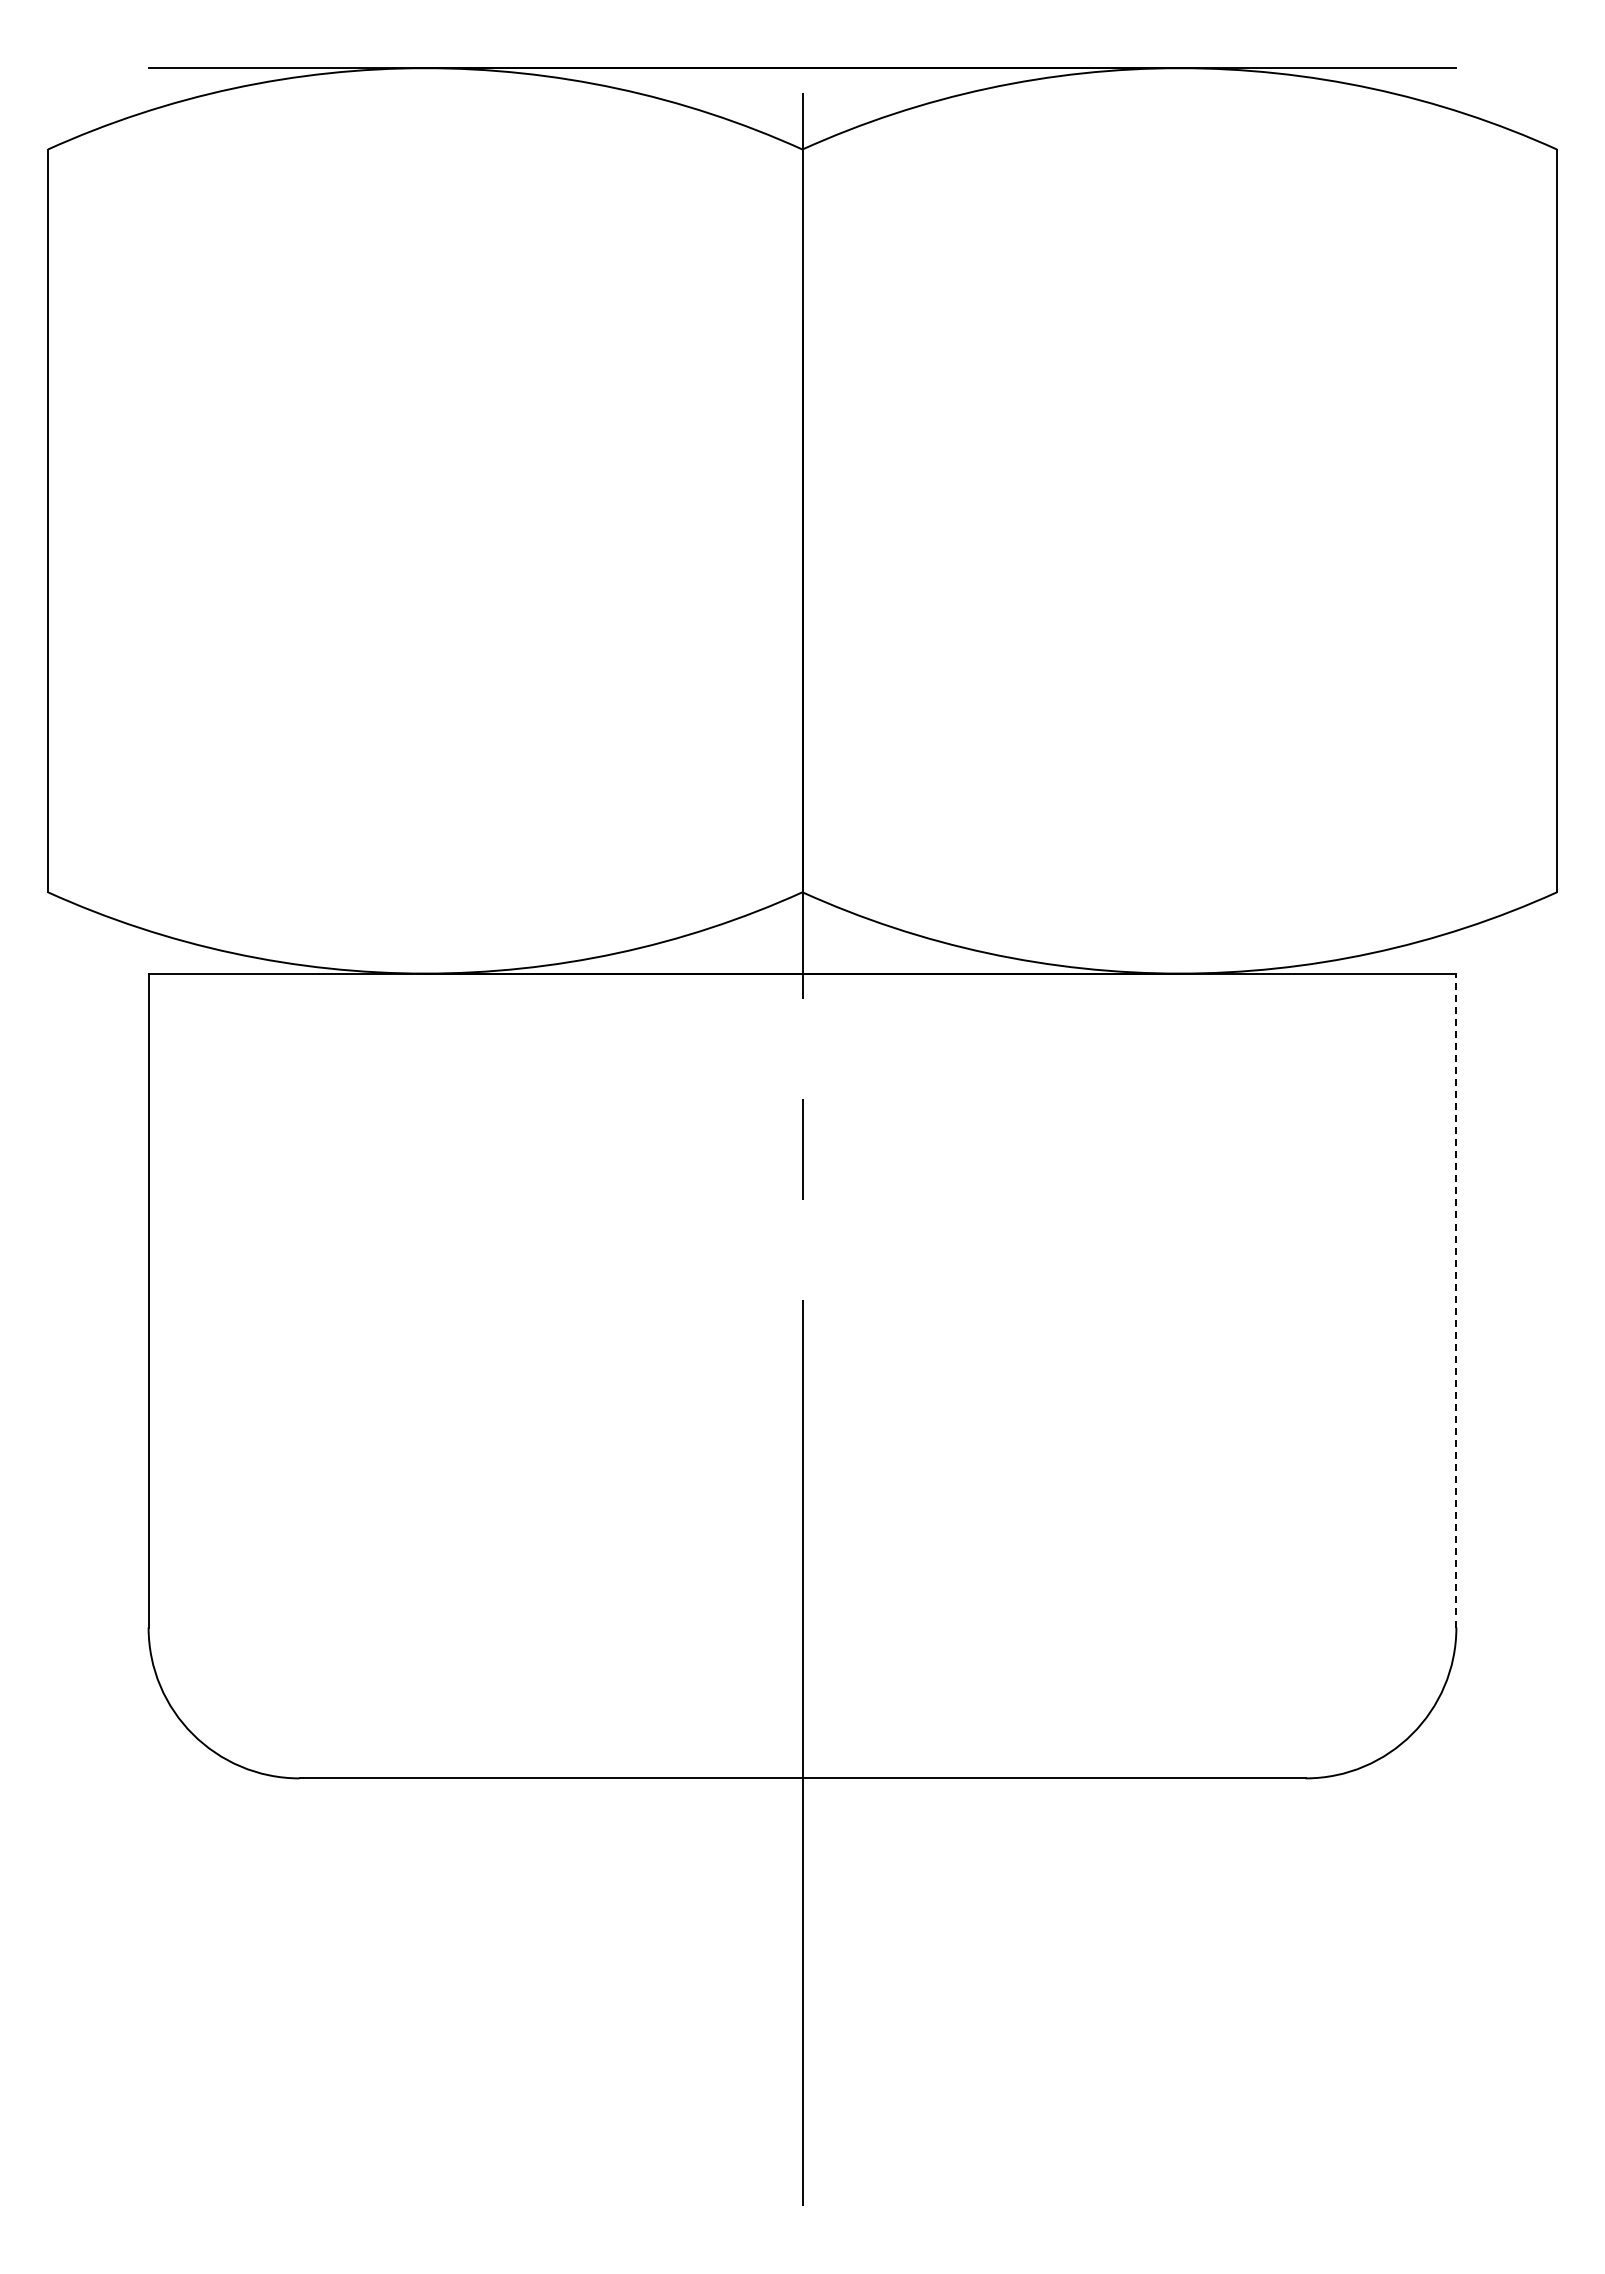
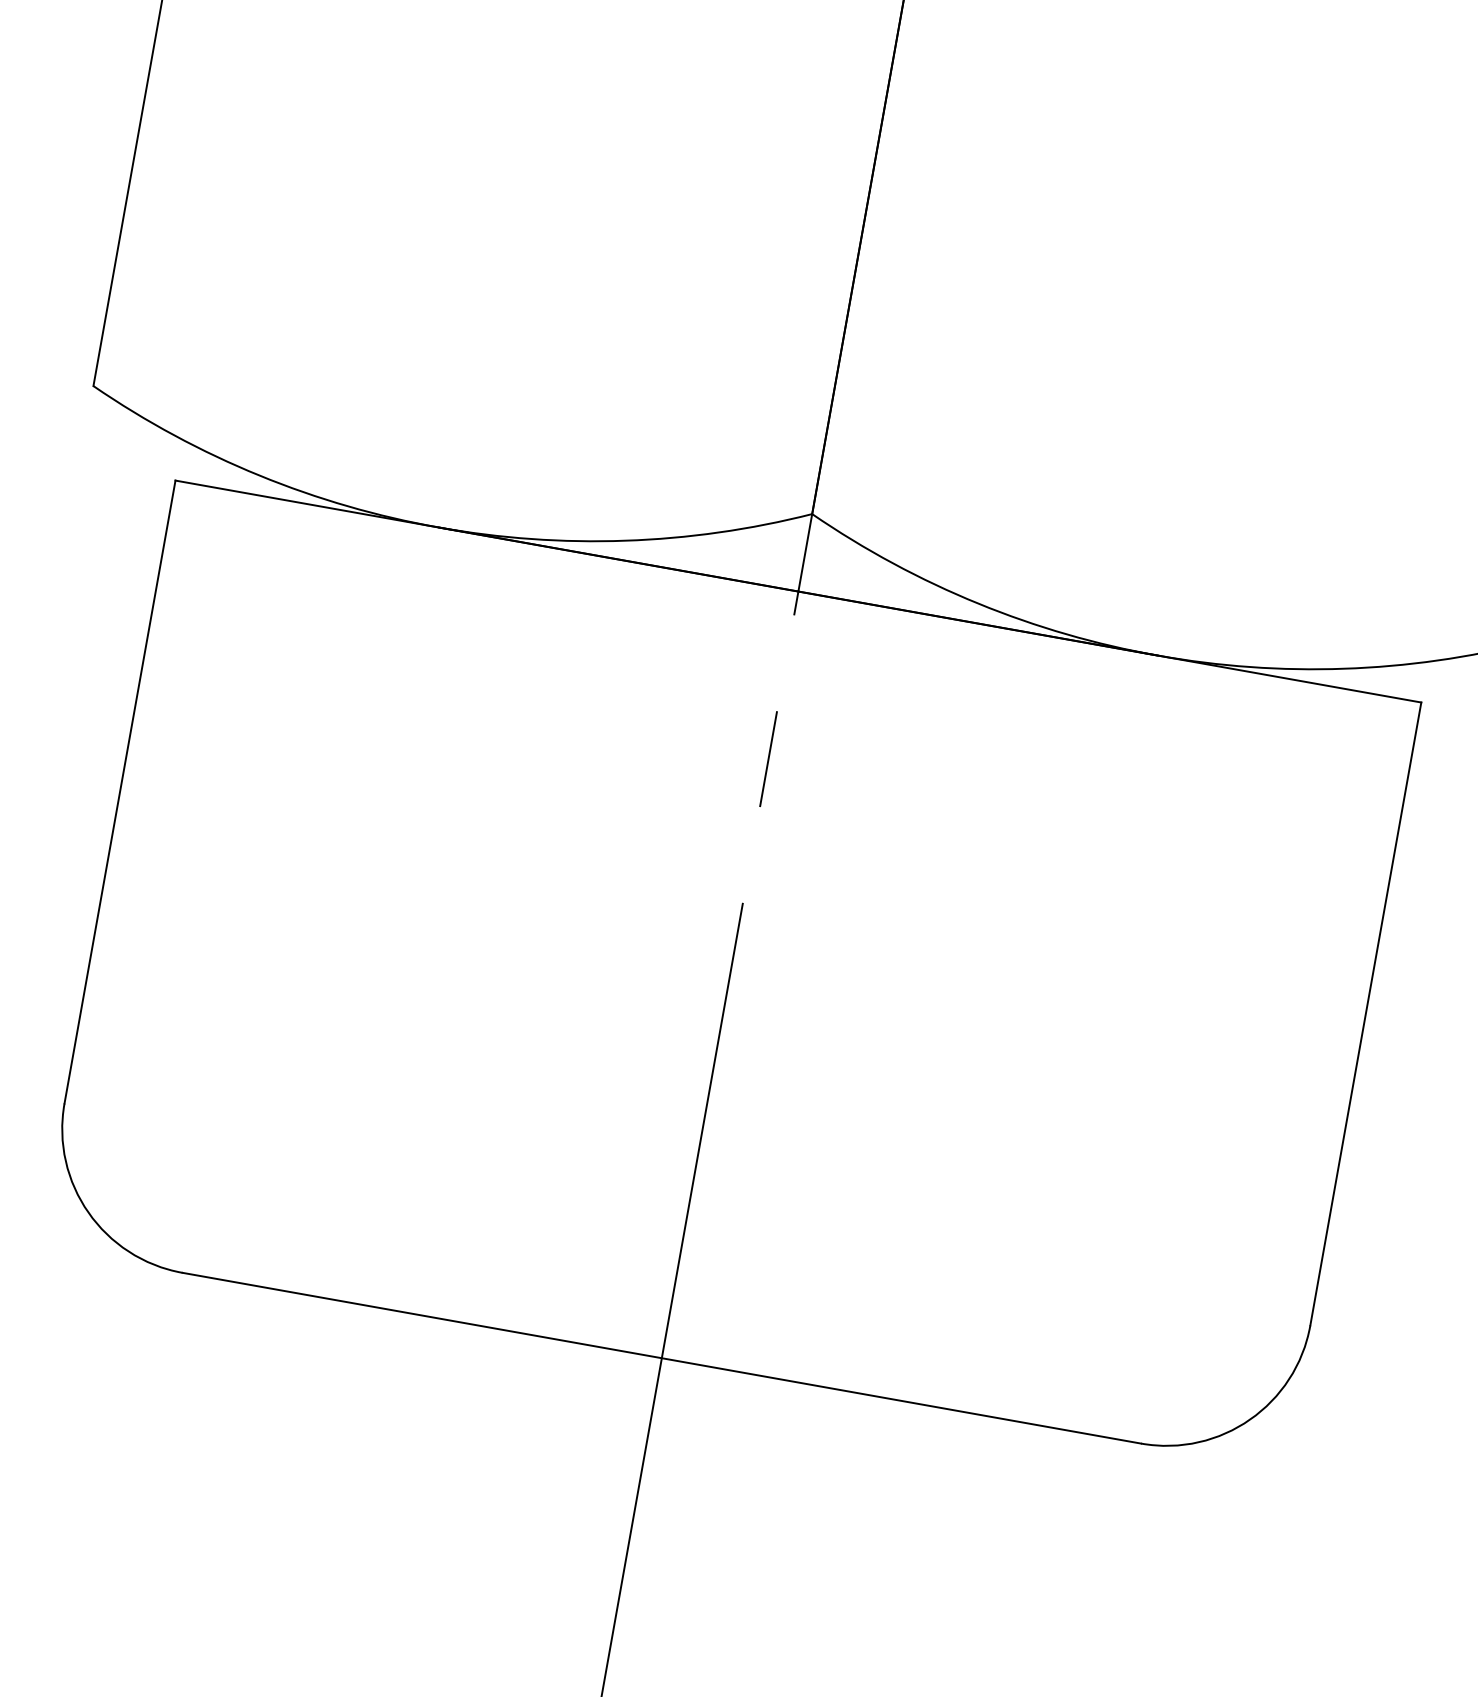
line: (1456, 1300) -> (1365, 1013), dashed -> solid

